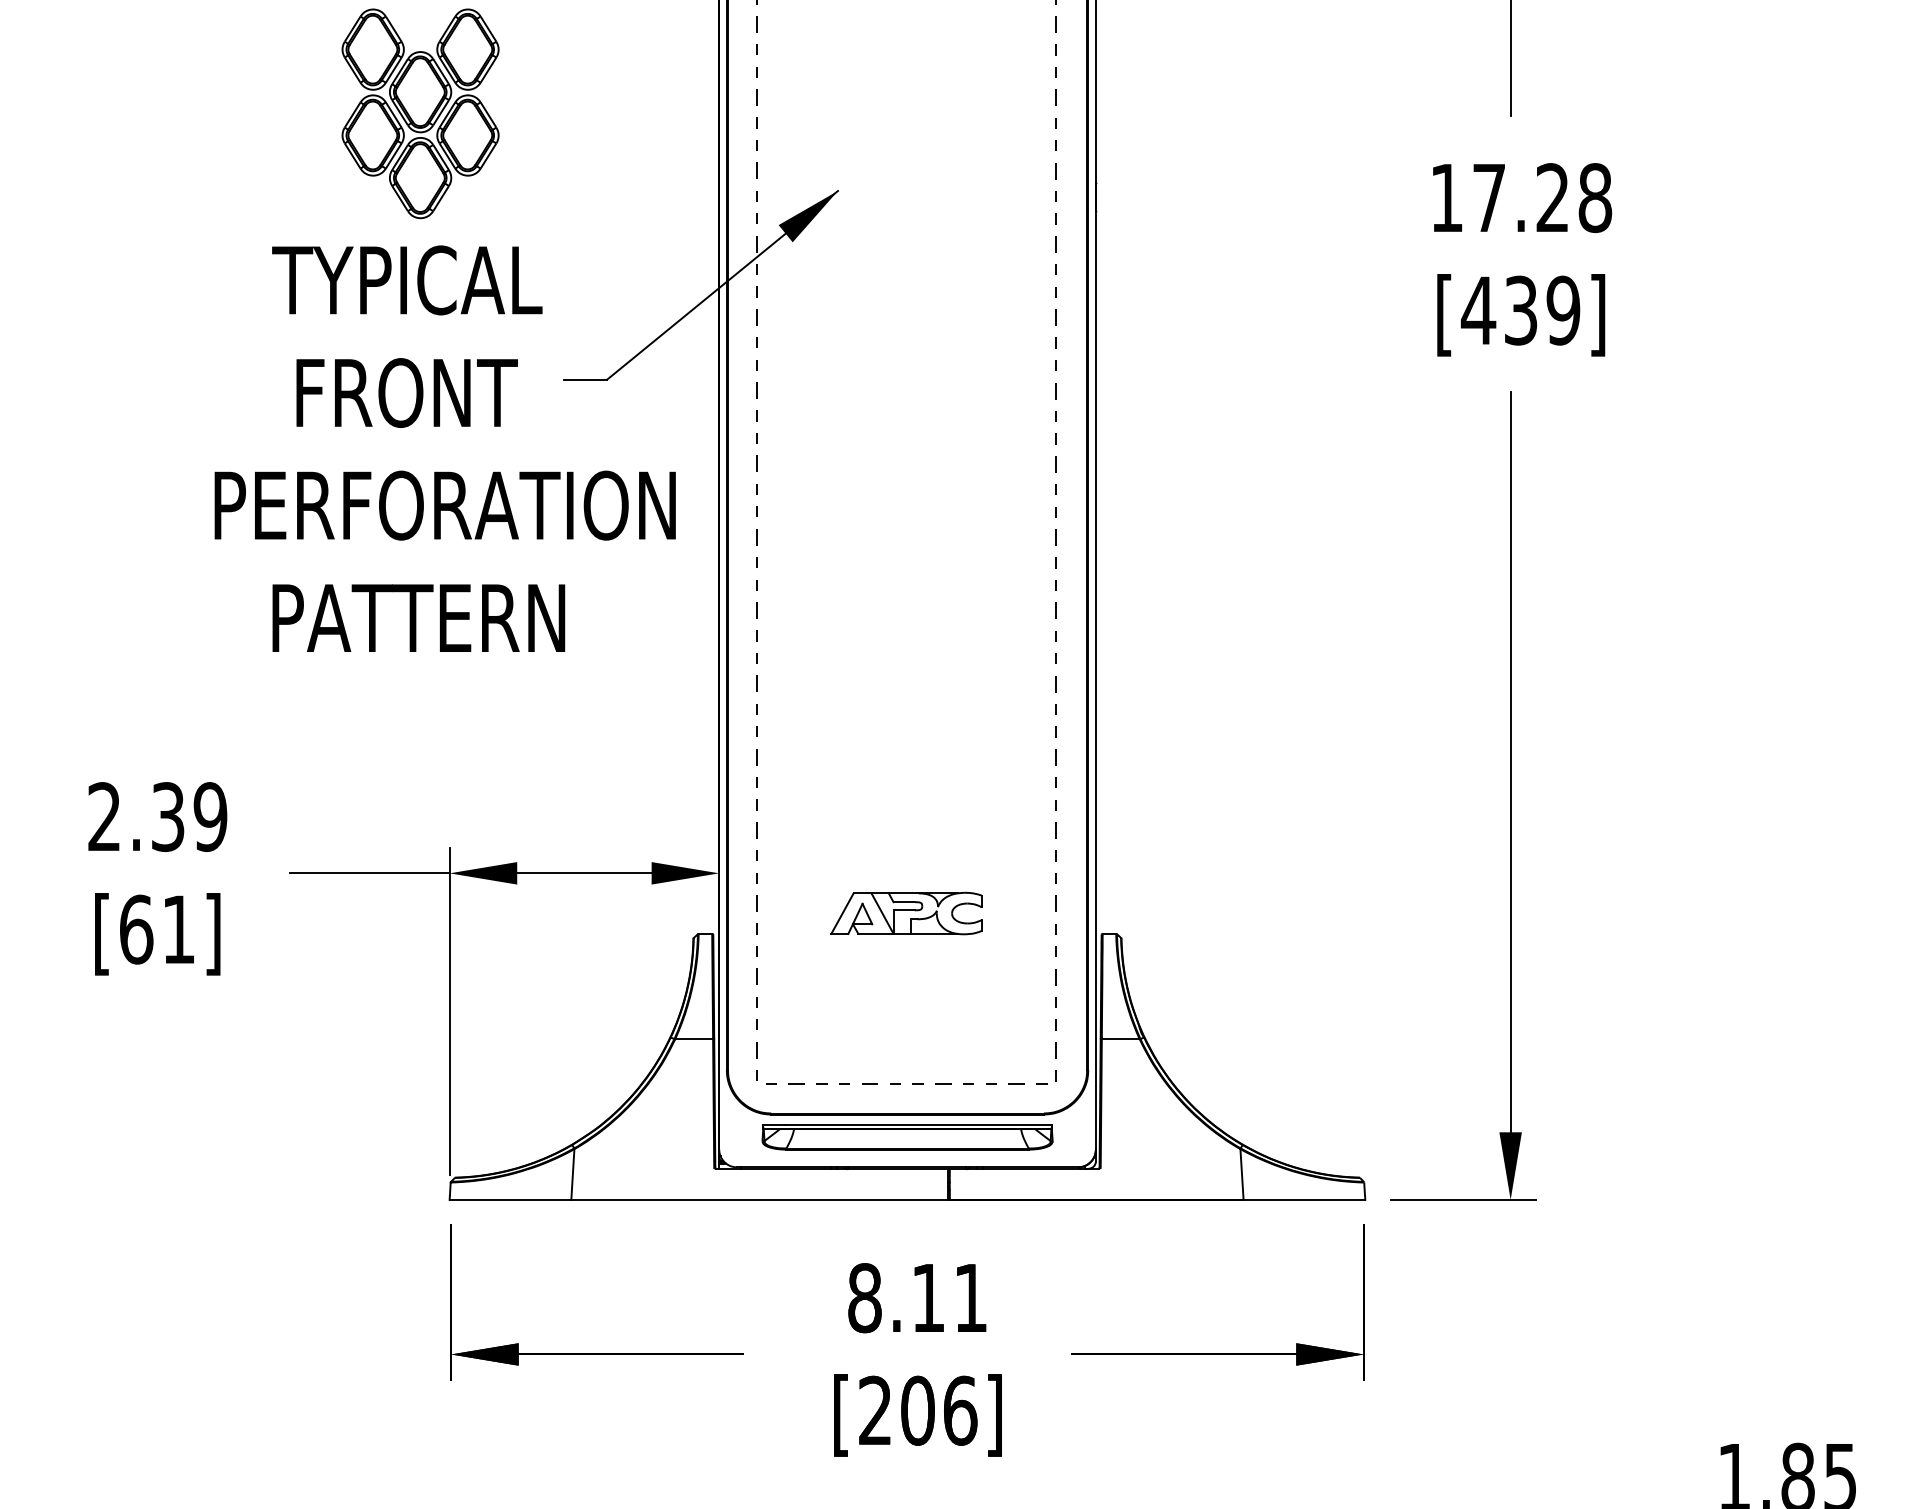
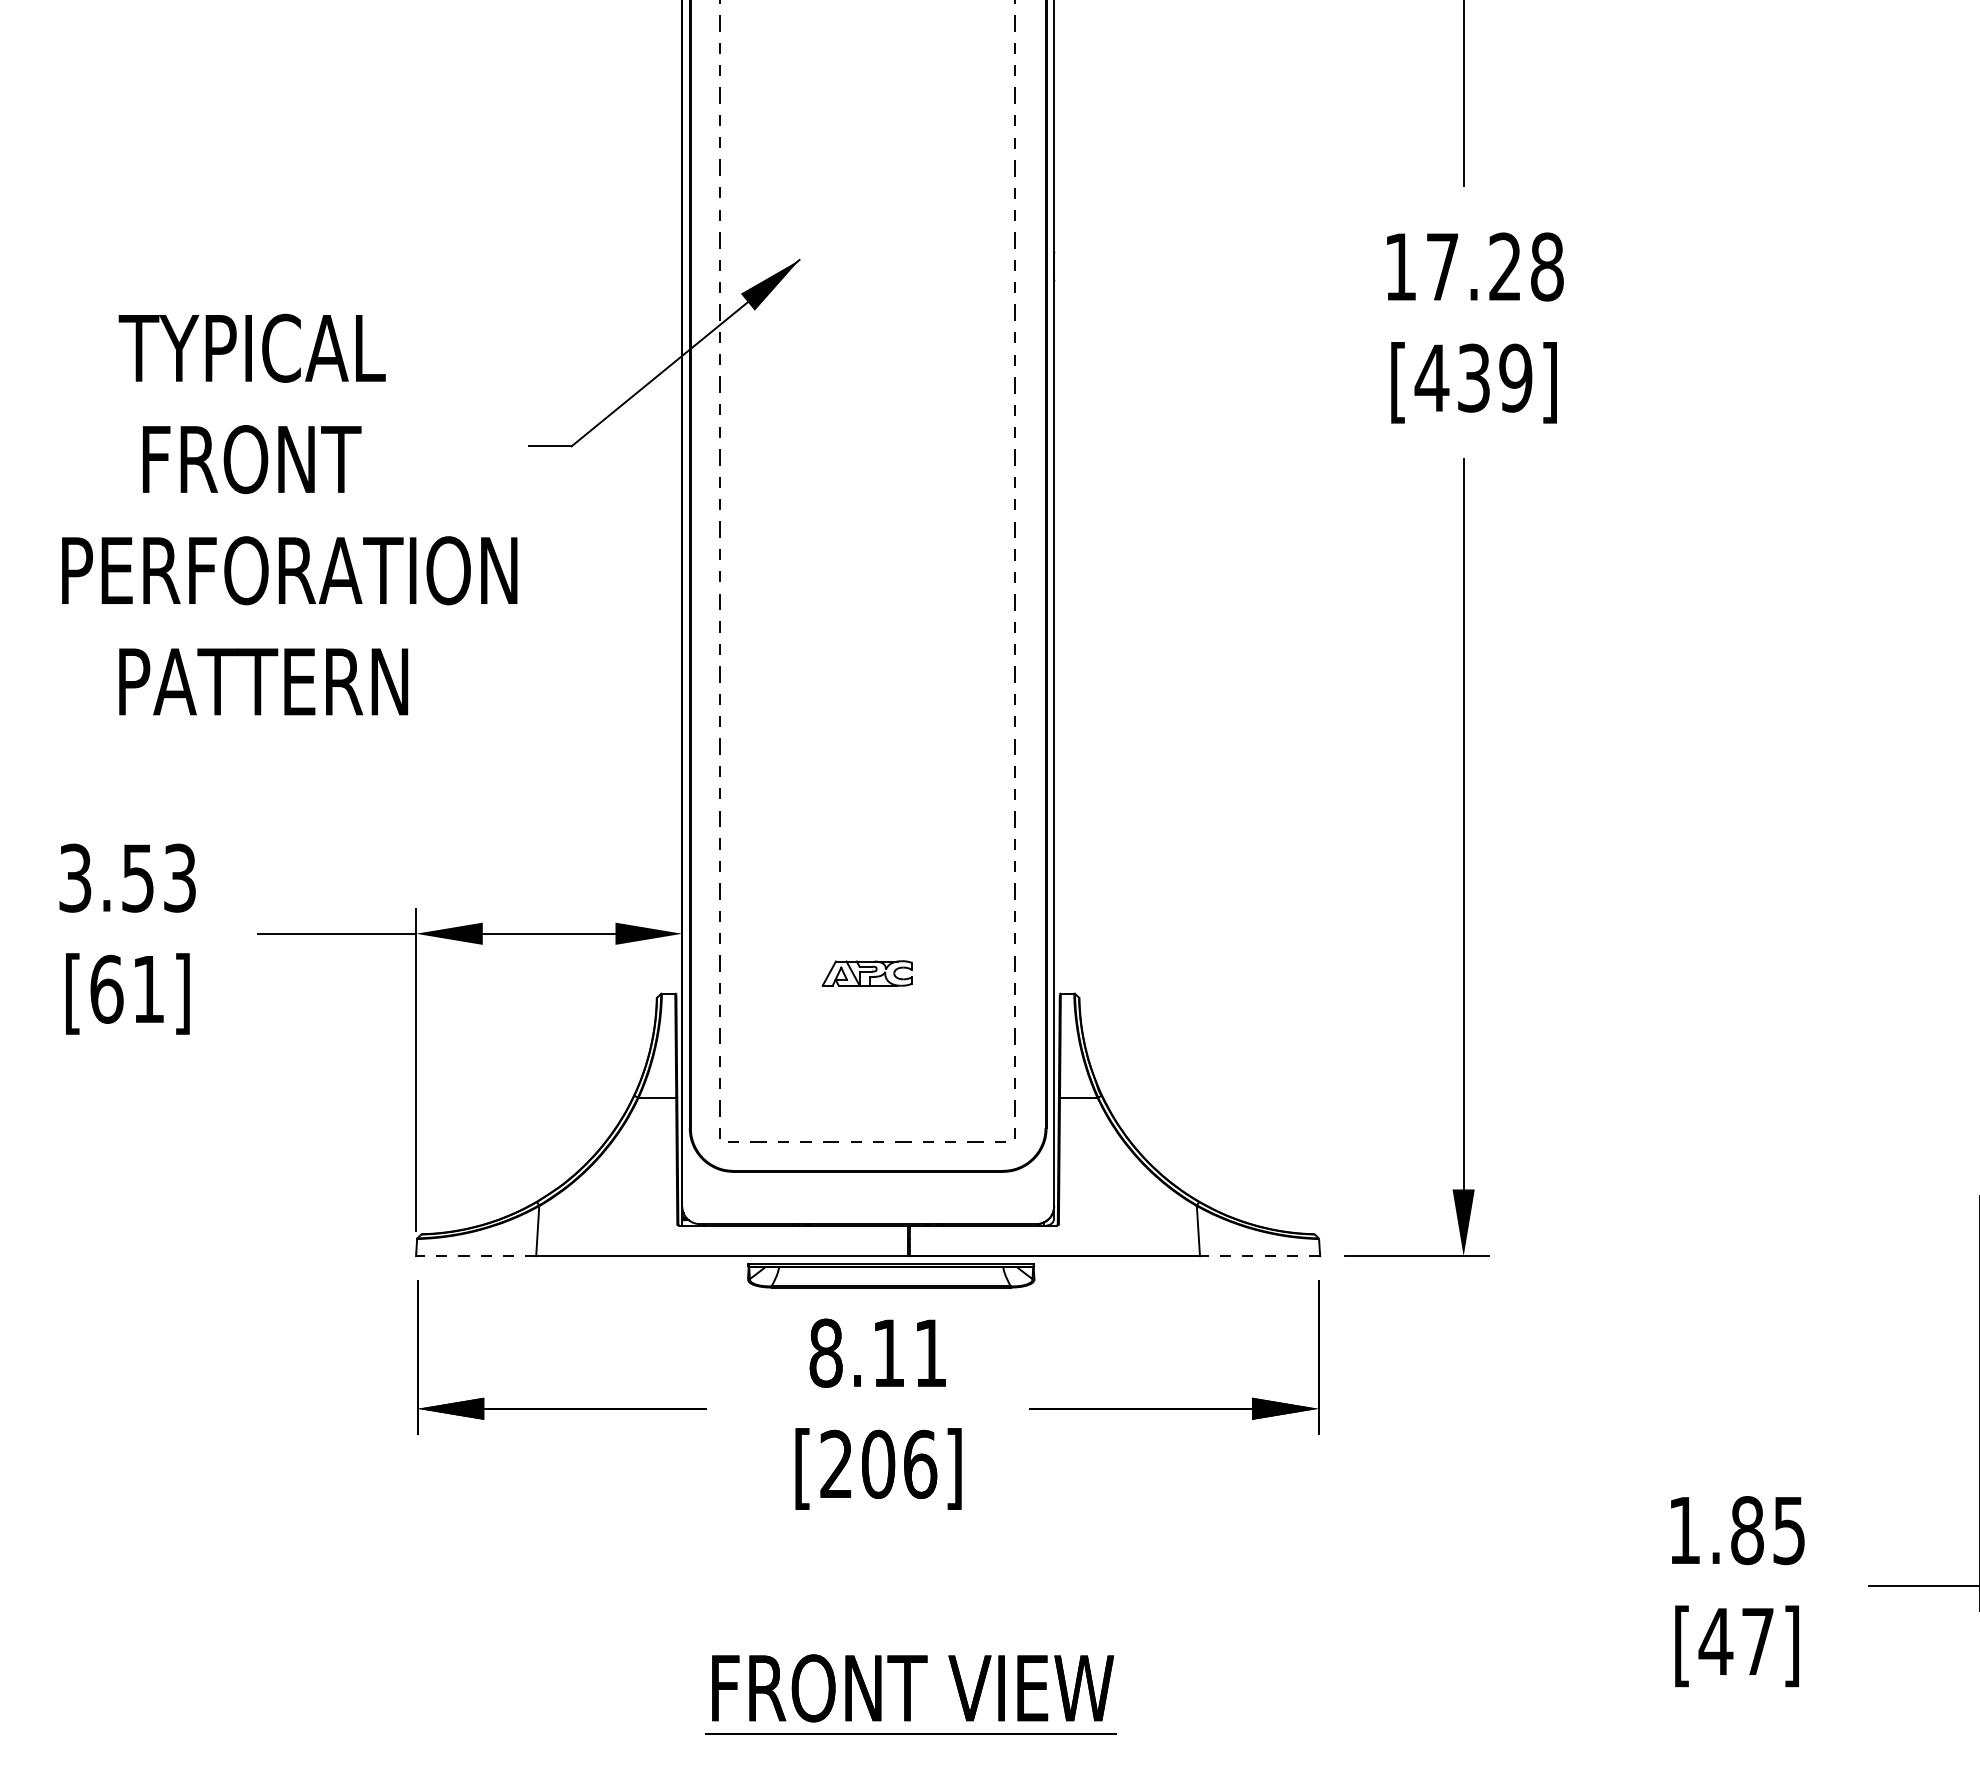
part: (420, 113) -> (387, 183), removed
text: (445, 448) -> (289, 514), moved
text: (157, 816) -> (127, 877), 2.39 -> 3.53
part: (906, 913) -> (867, 973), size x0.6
part: (907, 1137) -> (891, 1275), moved
line: (509, 1200) -> (475, 1256), solid -> dashed
line: (1303, 1200) -> (1259, 1256), solid -> dashed

